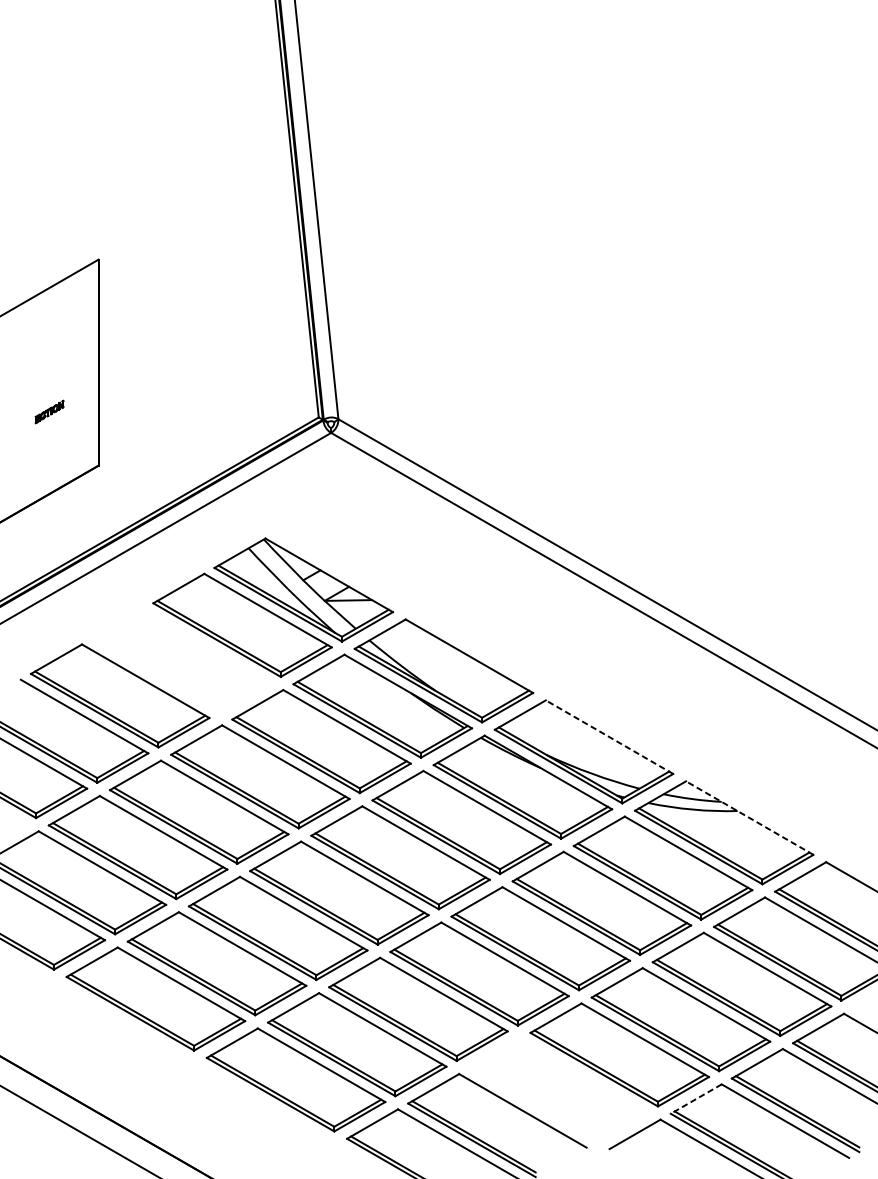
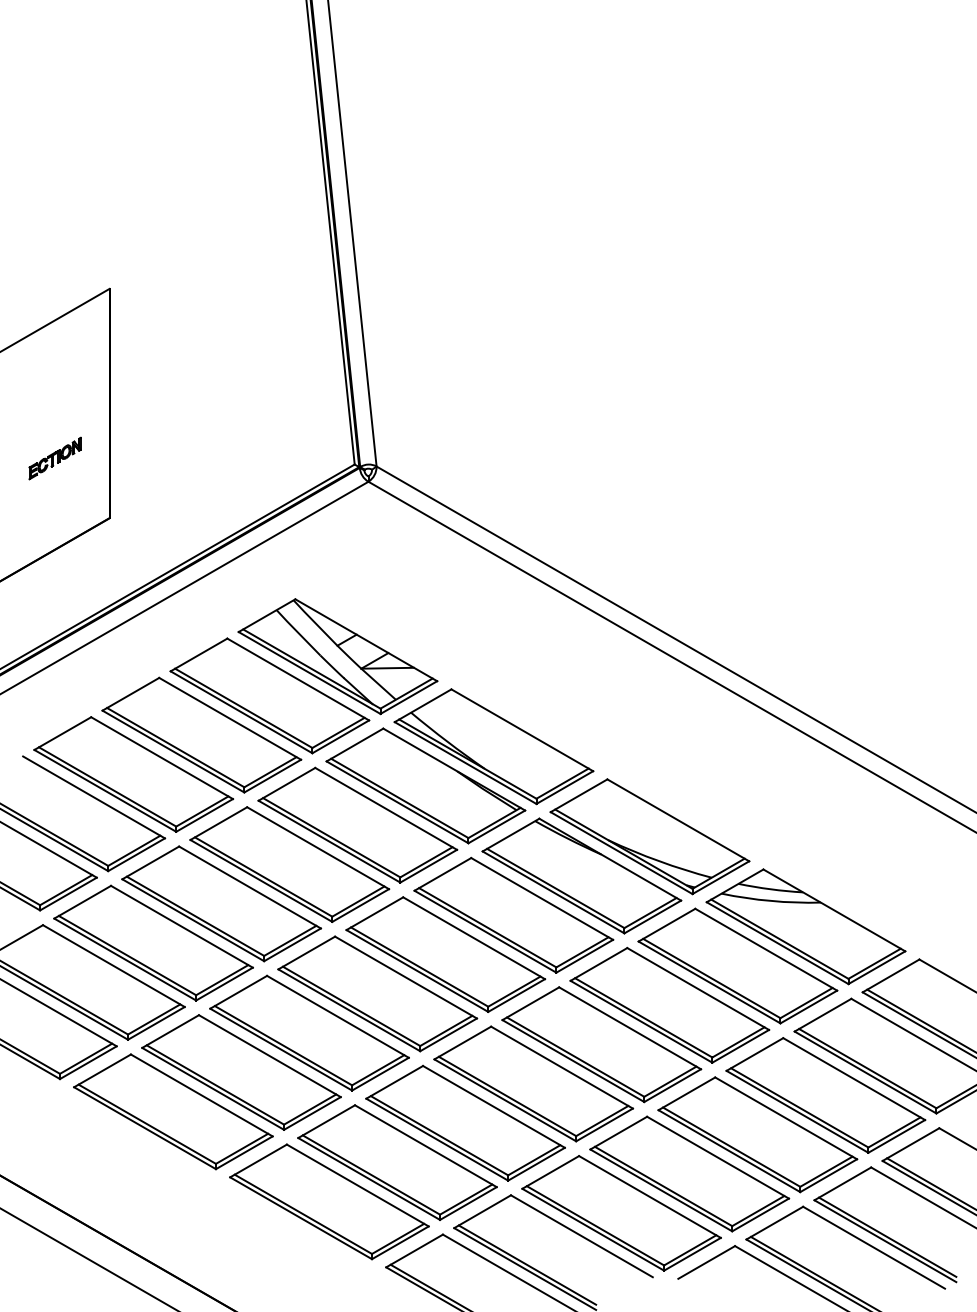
part: (49, 412) -> (54, 458), size x1.67
part: (181, 660) -> (201, 734), added
line: (609, 737) -> (678, 820), dashed -> solid
line: (749, 818) -> (834, 910), dashed -> solid
part: (558, 1090) -> (621, 1213), added
line: (695, 1099) -> (774, 1223), dashed -> solid

